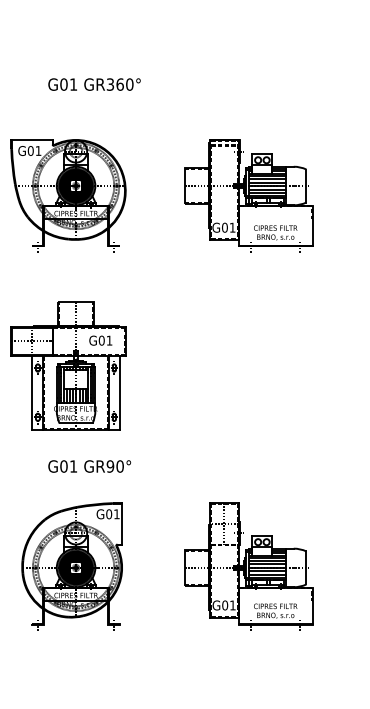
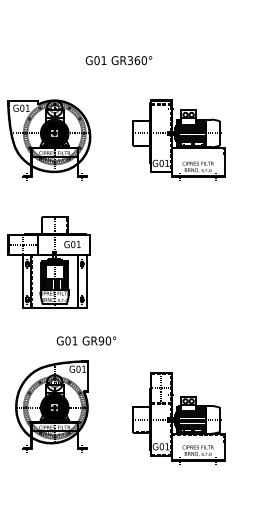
text: (93, 84) -> (118, 60), moved
text: (89, 465) -> (86, 340), moved
part: (248, 566) -> (178, 418), moved

